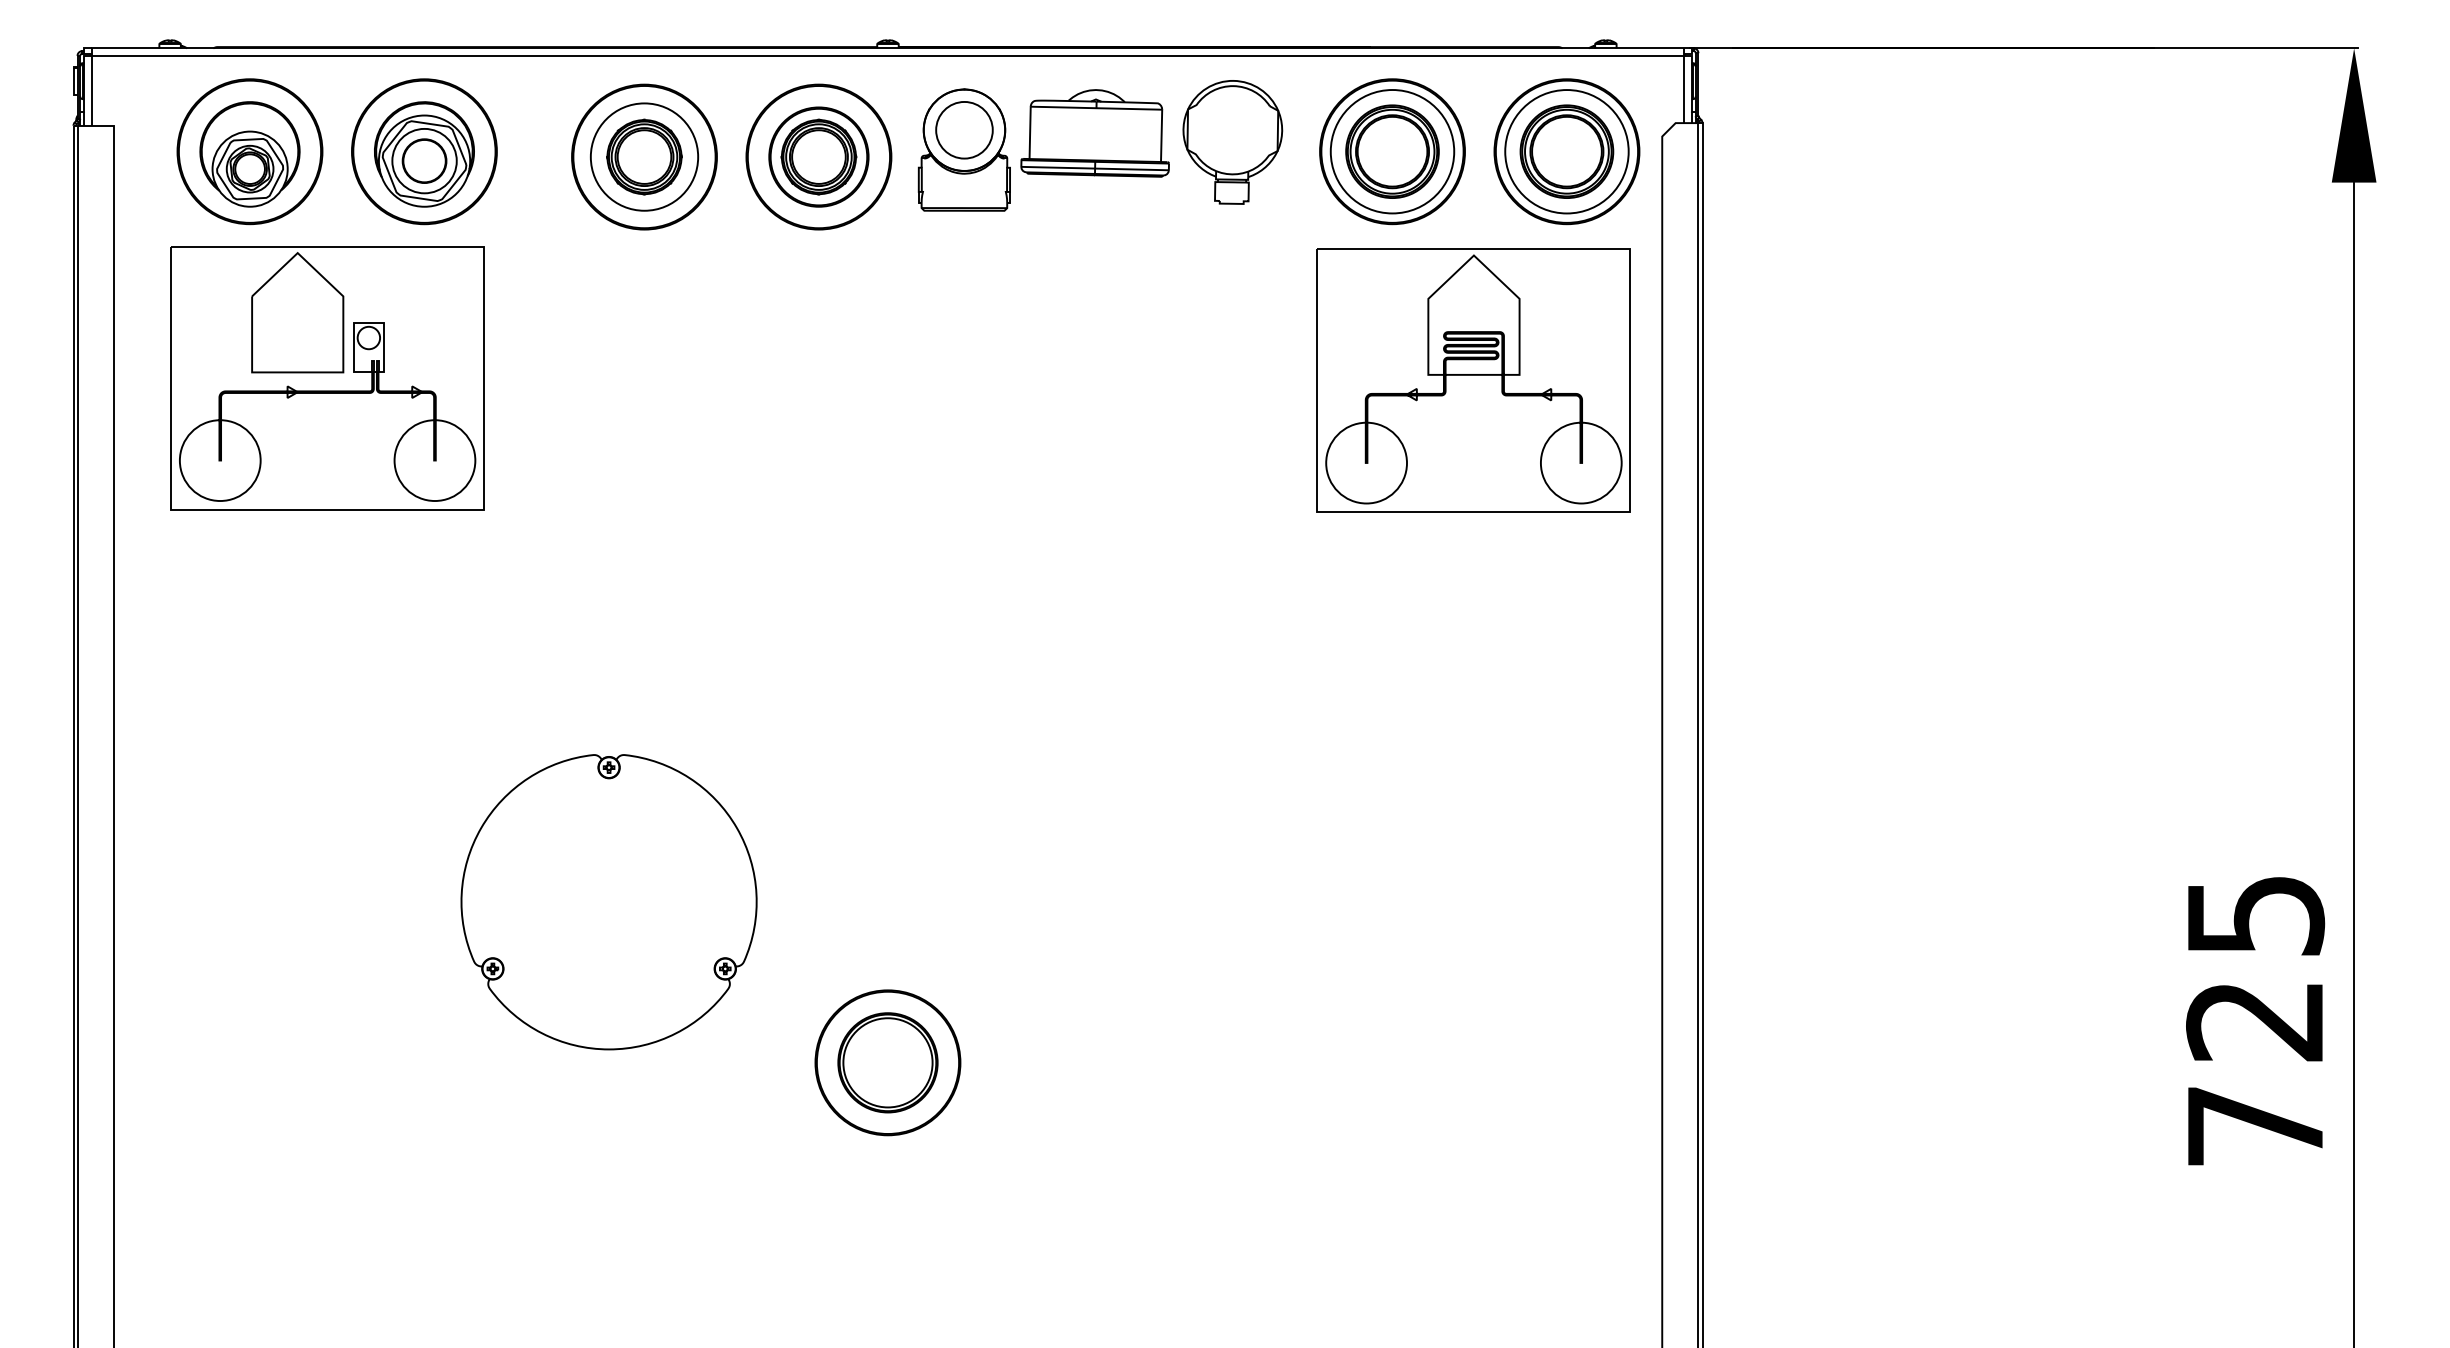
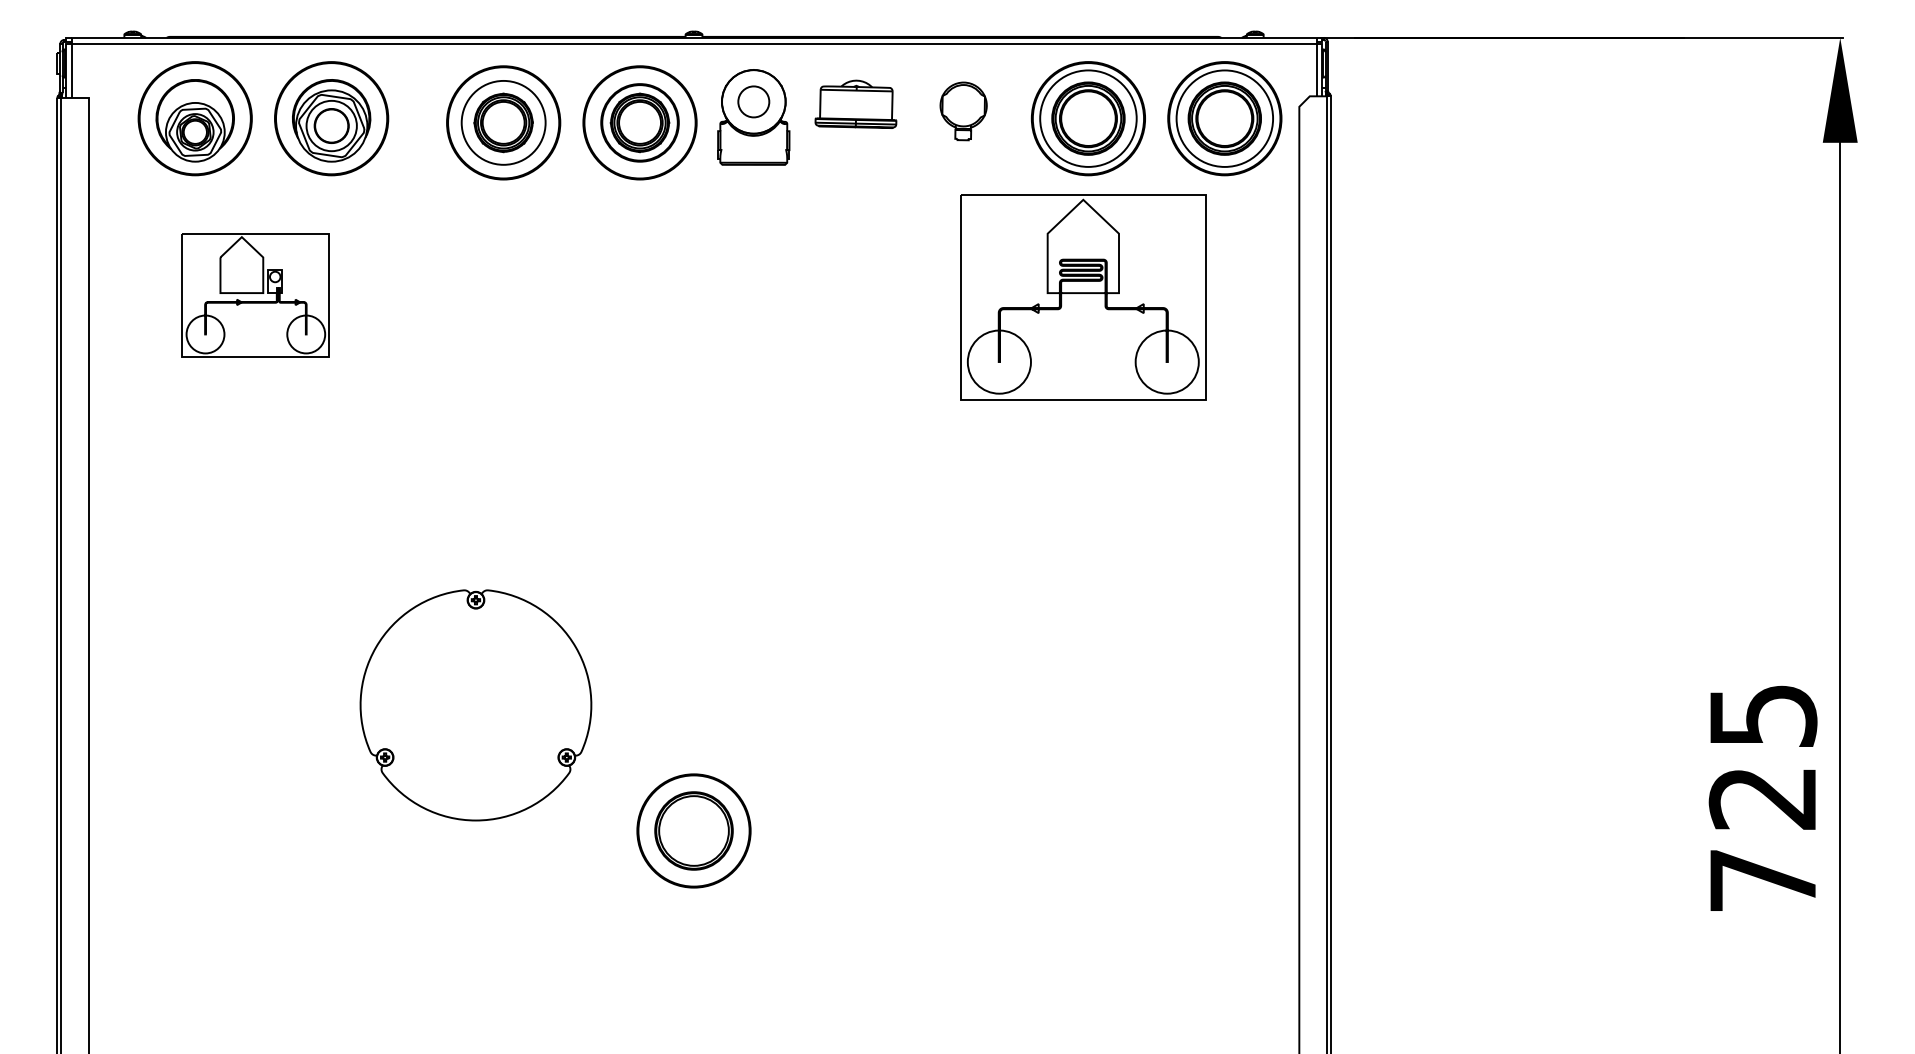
circle: (964, 129) -> (753, 101), size x0.7
part: (1094, 133) -> (855, 104), size x0.7
part: (1232, 142) -> (963, 111), size x0.6
part: (327, 378) -> (255, 295), size x0.6
part: (1473, 380) -> (1082, 297), moved

